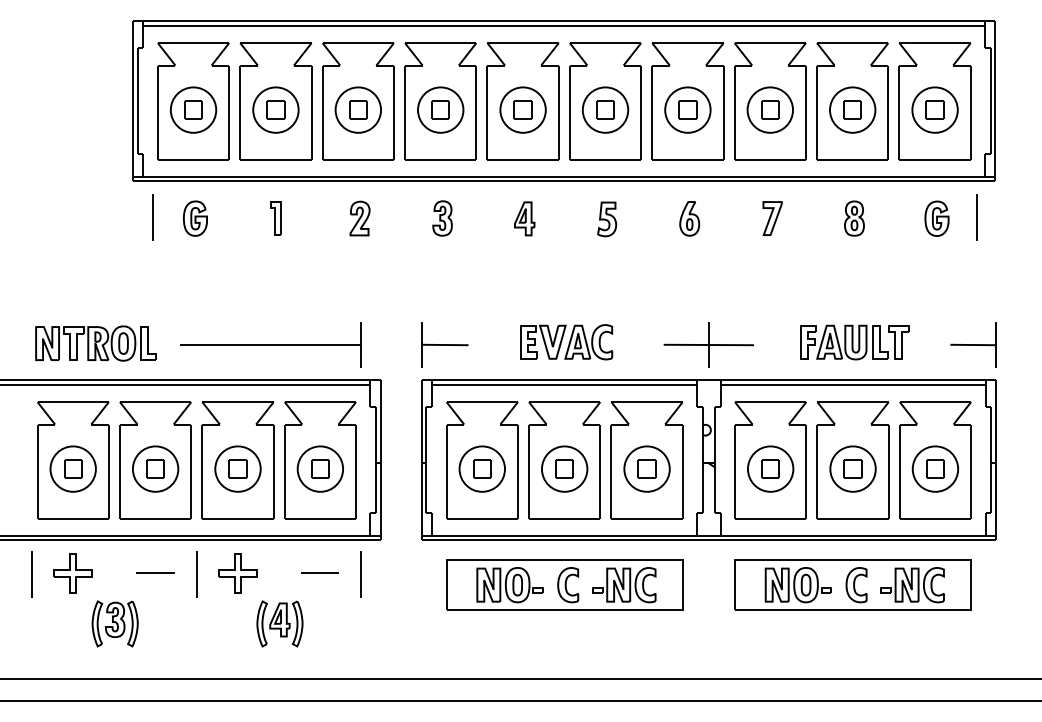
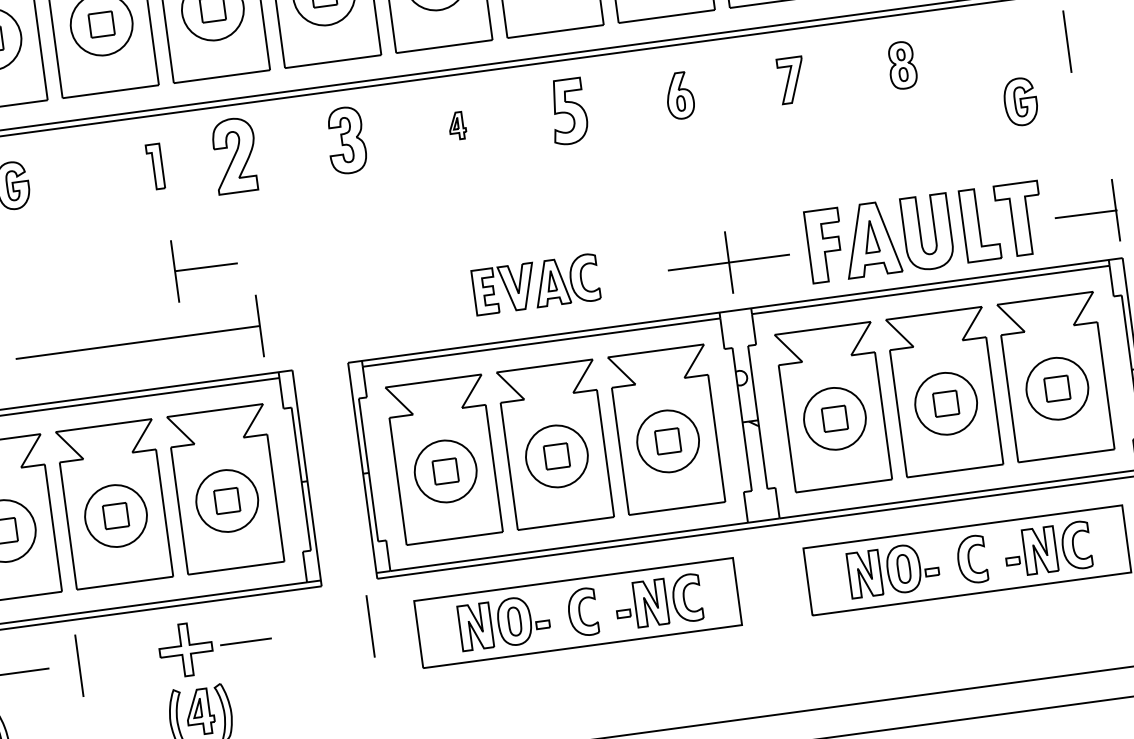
part: (275, 218) -> (154, 166), moved
part: (359, 218) -> (234, 155), size x1.6
part: (442, 218) -> (346, 140), size x1.4
part: (524, 218) -> (456, 125), size x0.6
part: (936, 218) -> (1019, 101), moved
part: (607, 219) -> (569, 111), size x1.4
part: (854, 342) -> (925, 232), size x1.6
part: (444, 344) -> (205, 266), moved
part: (237, 573) -> (185, 650), moved
line: (360, 574) -> (369, 626), moved

